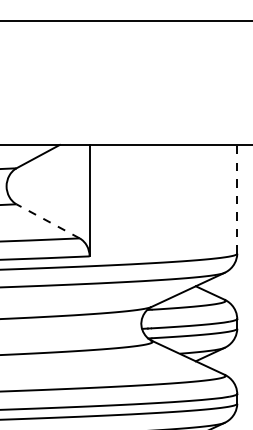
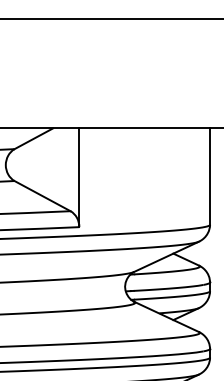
line: (237, 198) -> (210, 175), dashed -> solid
line: (48, 221) -> (42, 196), dashed -> solid

